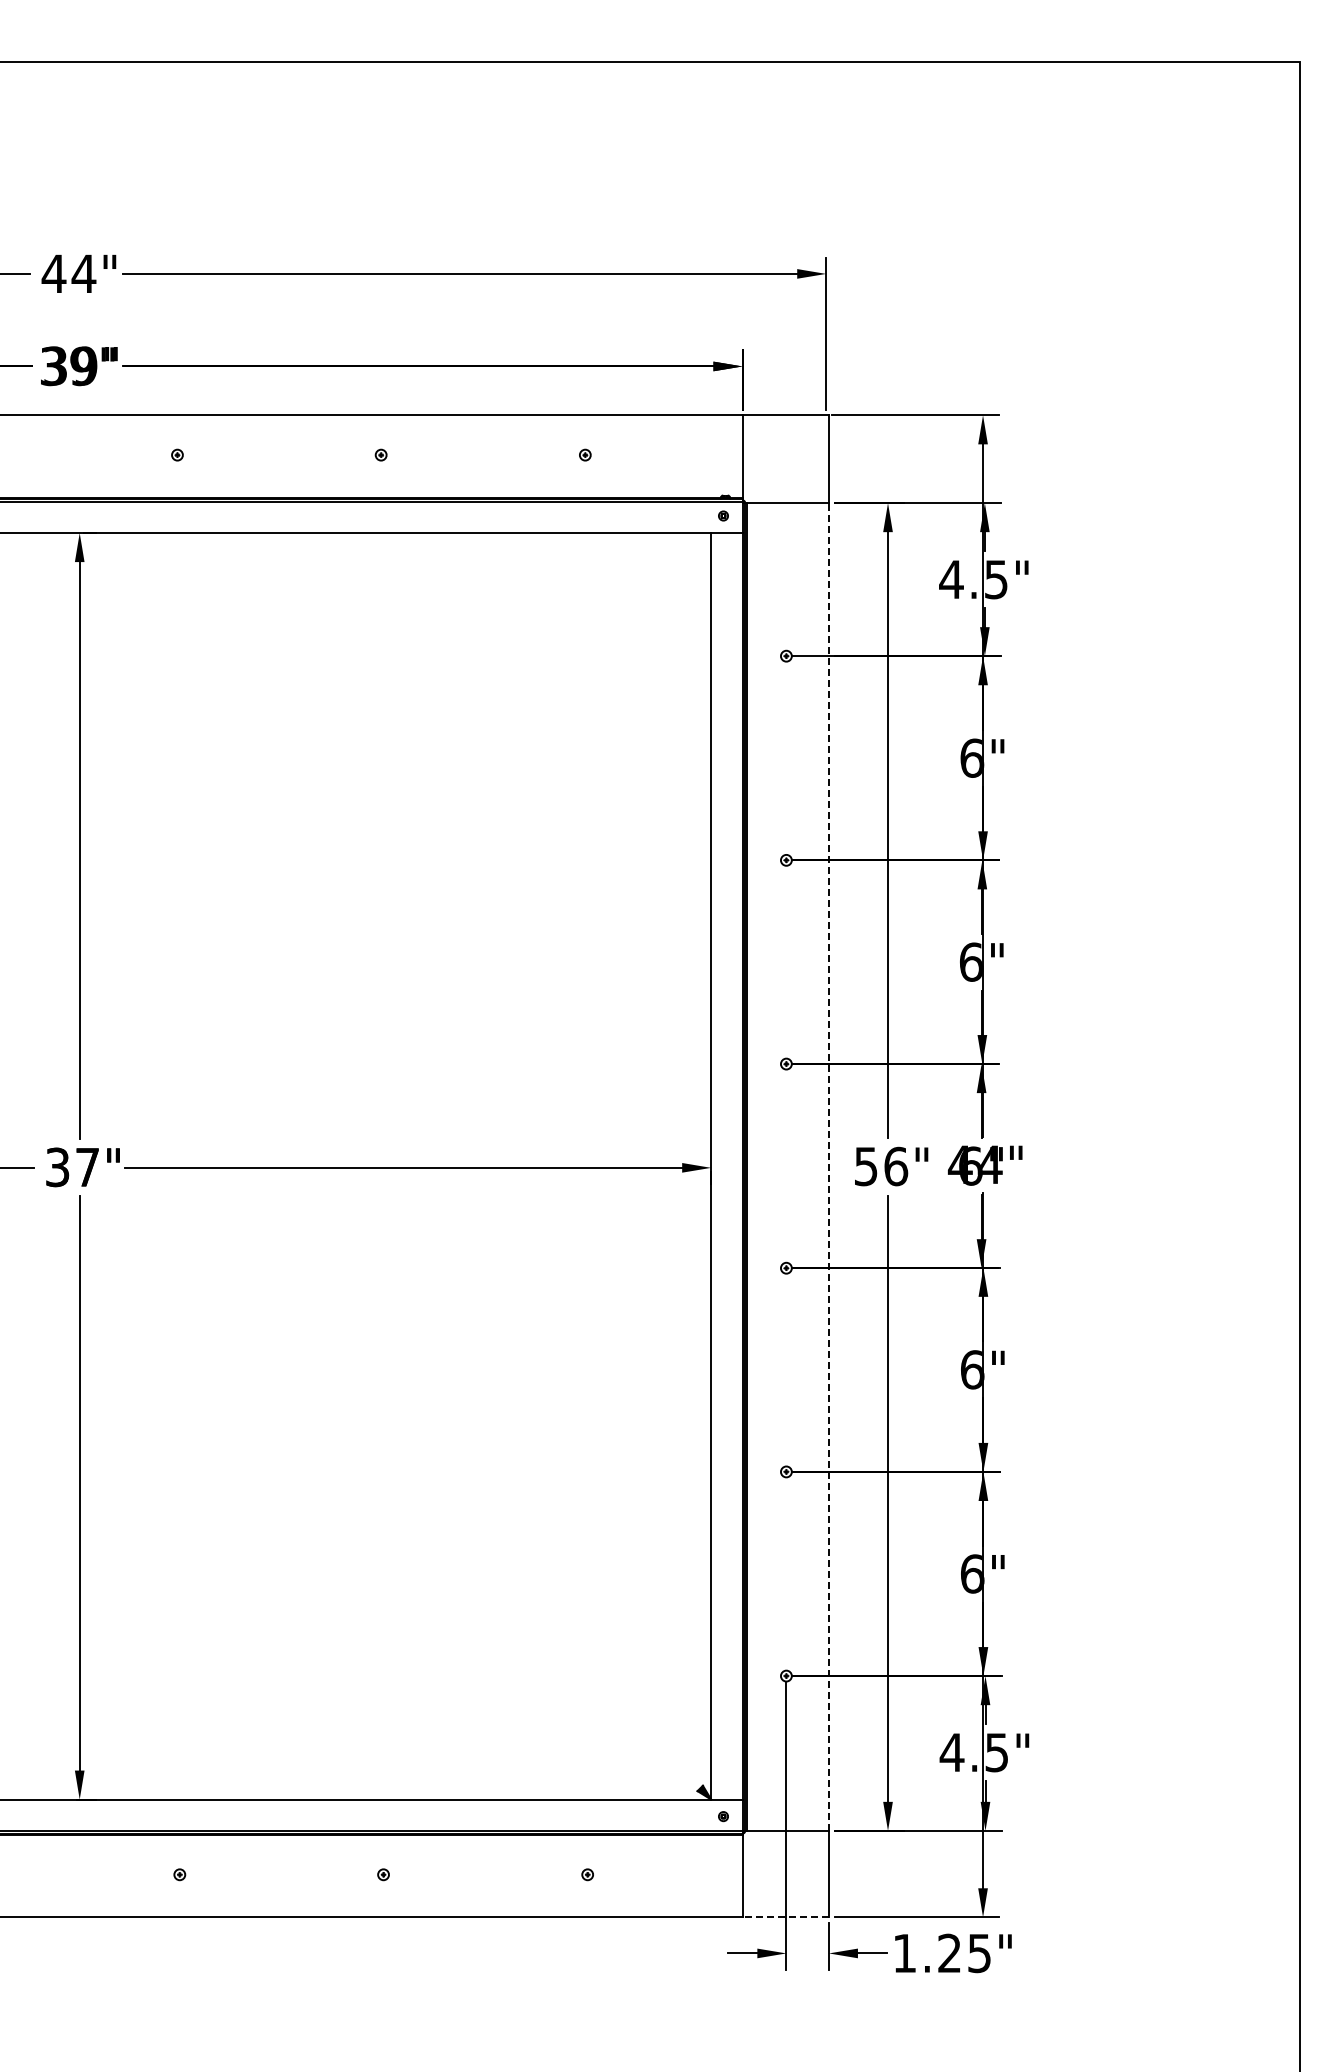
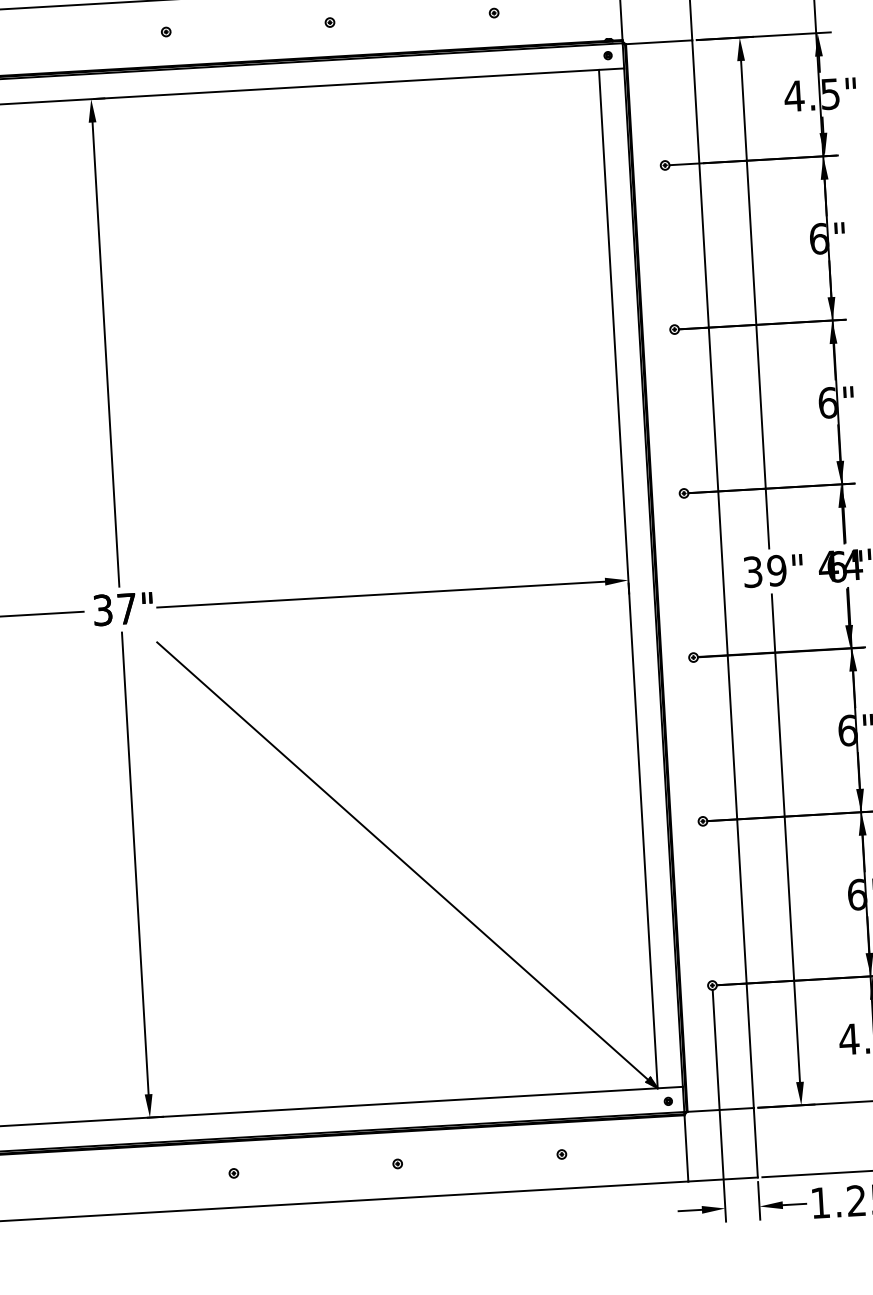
line: (828, 1166) -> (722, 573), dashed -> solid
text: (881, 1166) -> (765, 571), 56" -> 39"
line: (411, 1499) -> (402, 860), added
line: (785, 1917) -> (722, 1179), dashed -> solid

